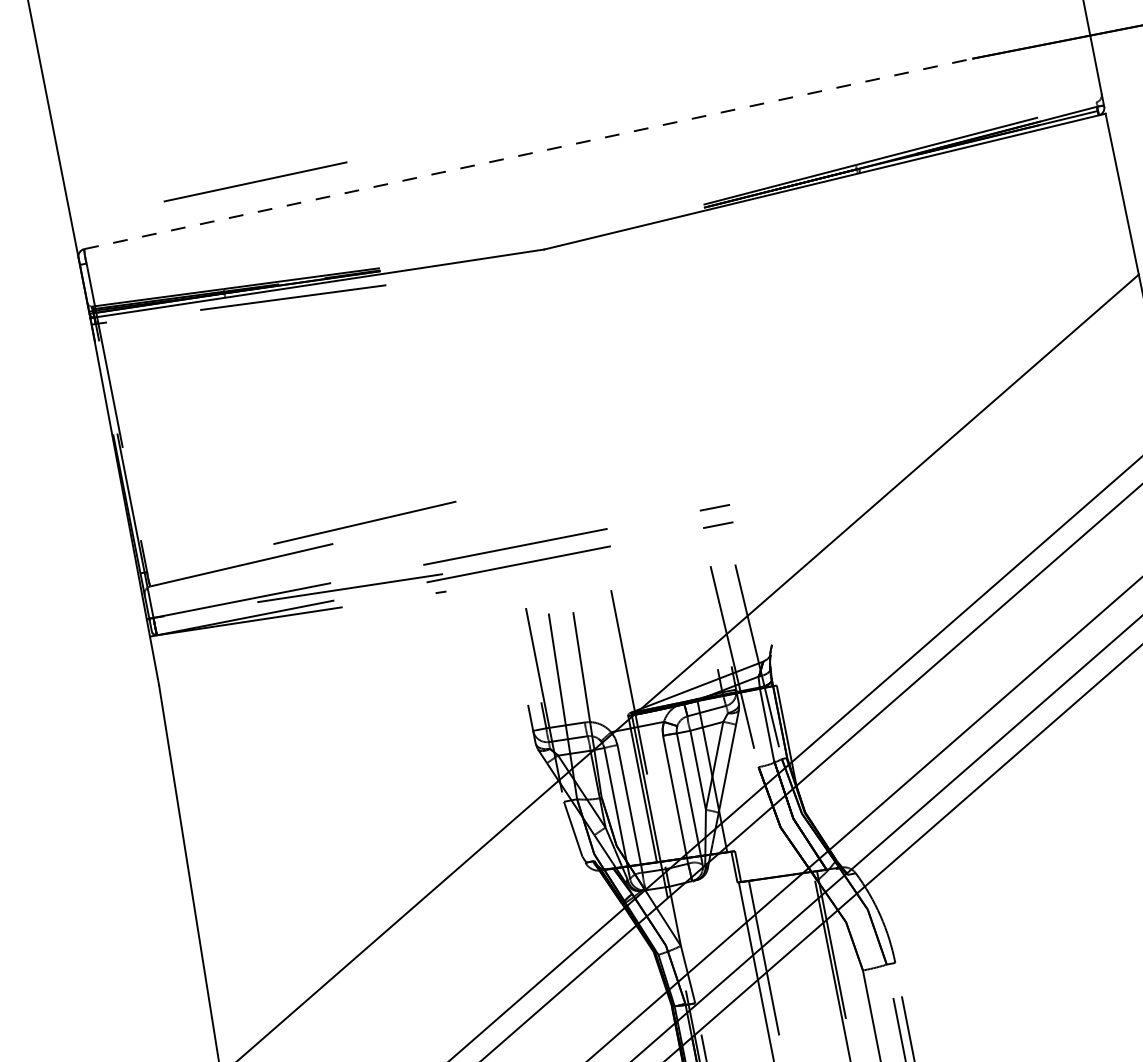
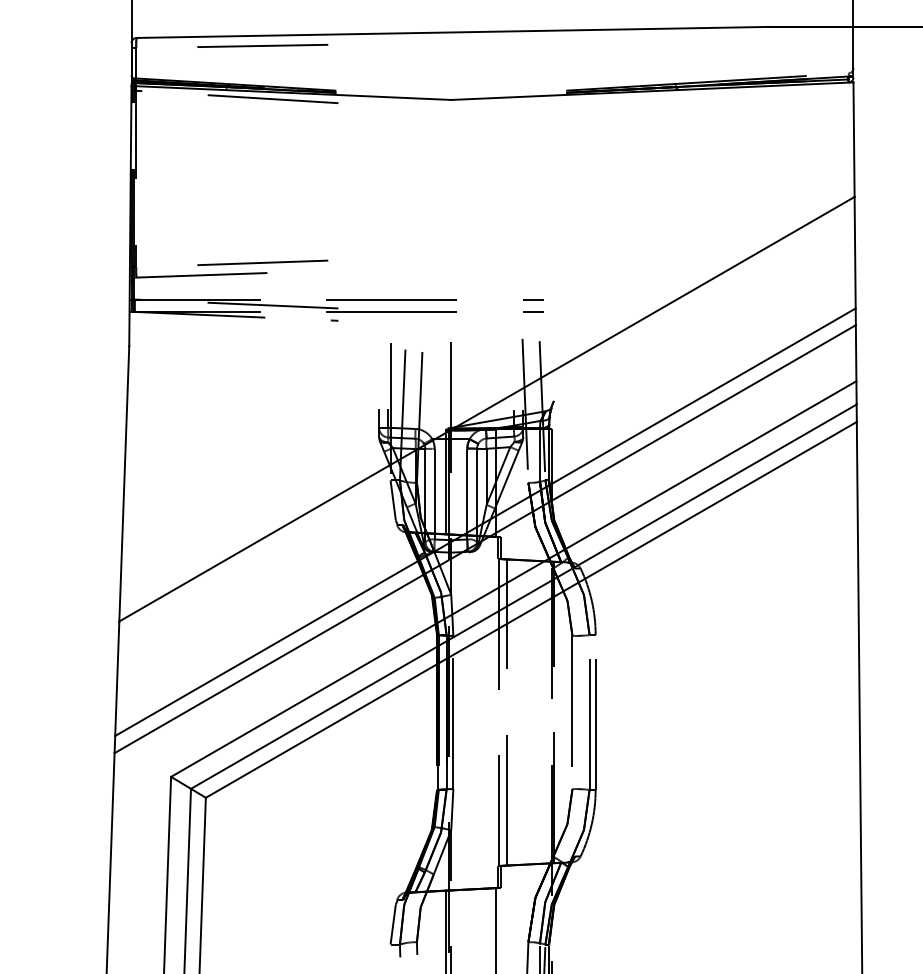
line: (528, 153) -> (453, 32), dashed -> solid
line: (255, 181) -> (262, 45), moved
line: (364, 522) -> (262, 262), moved

